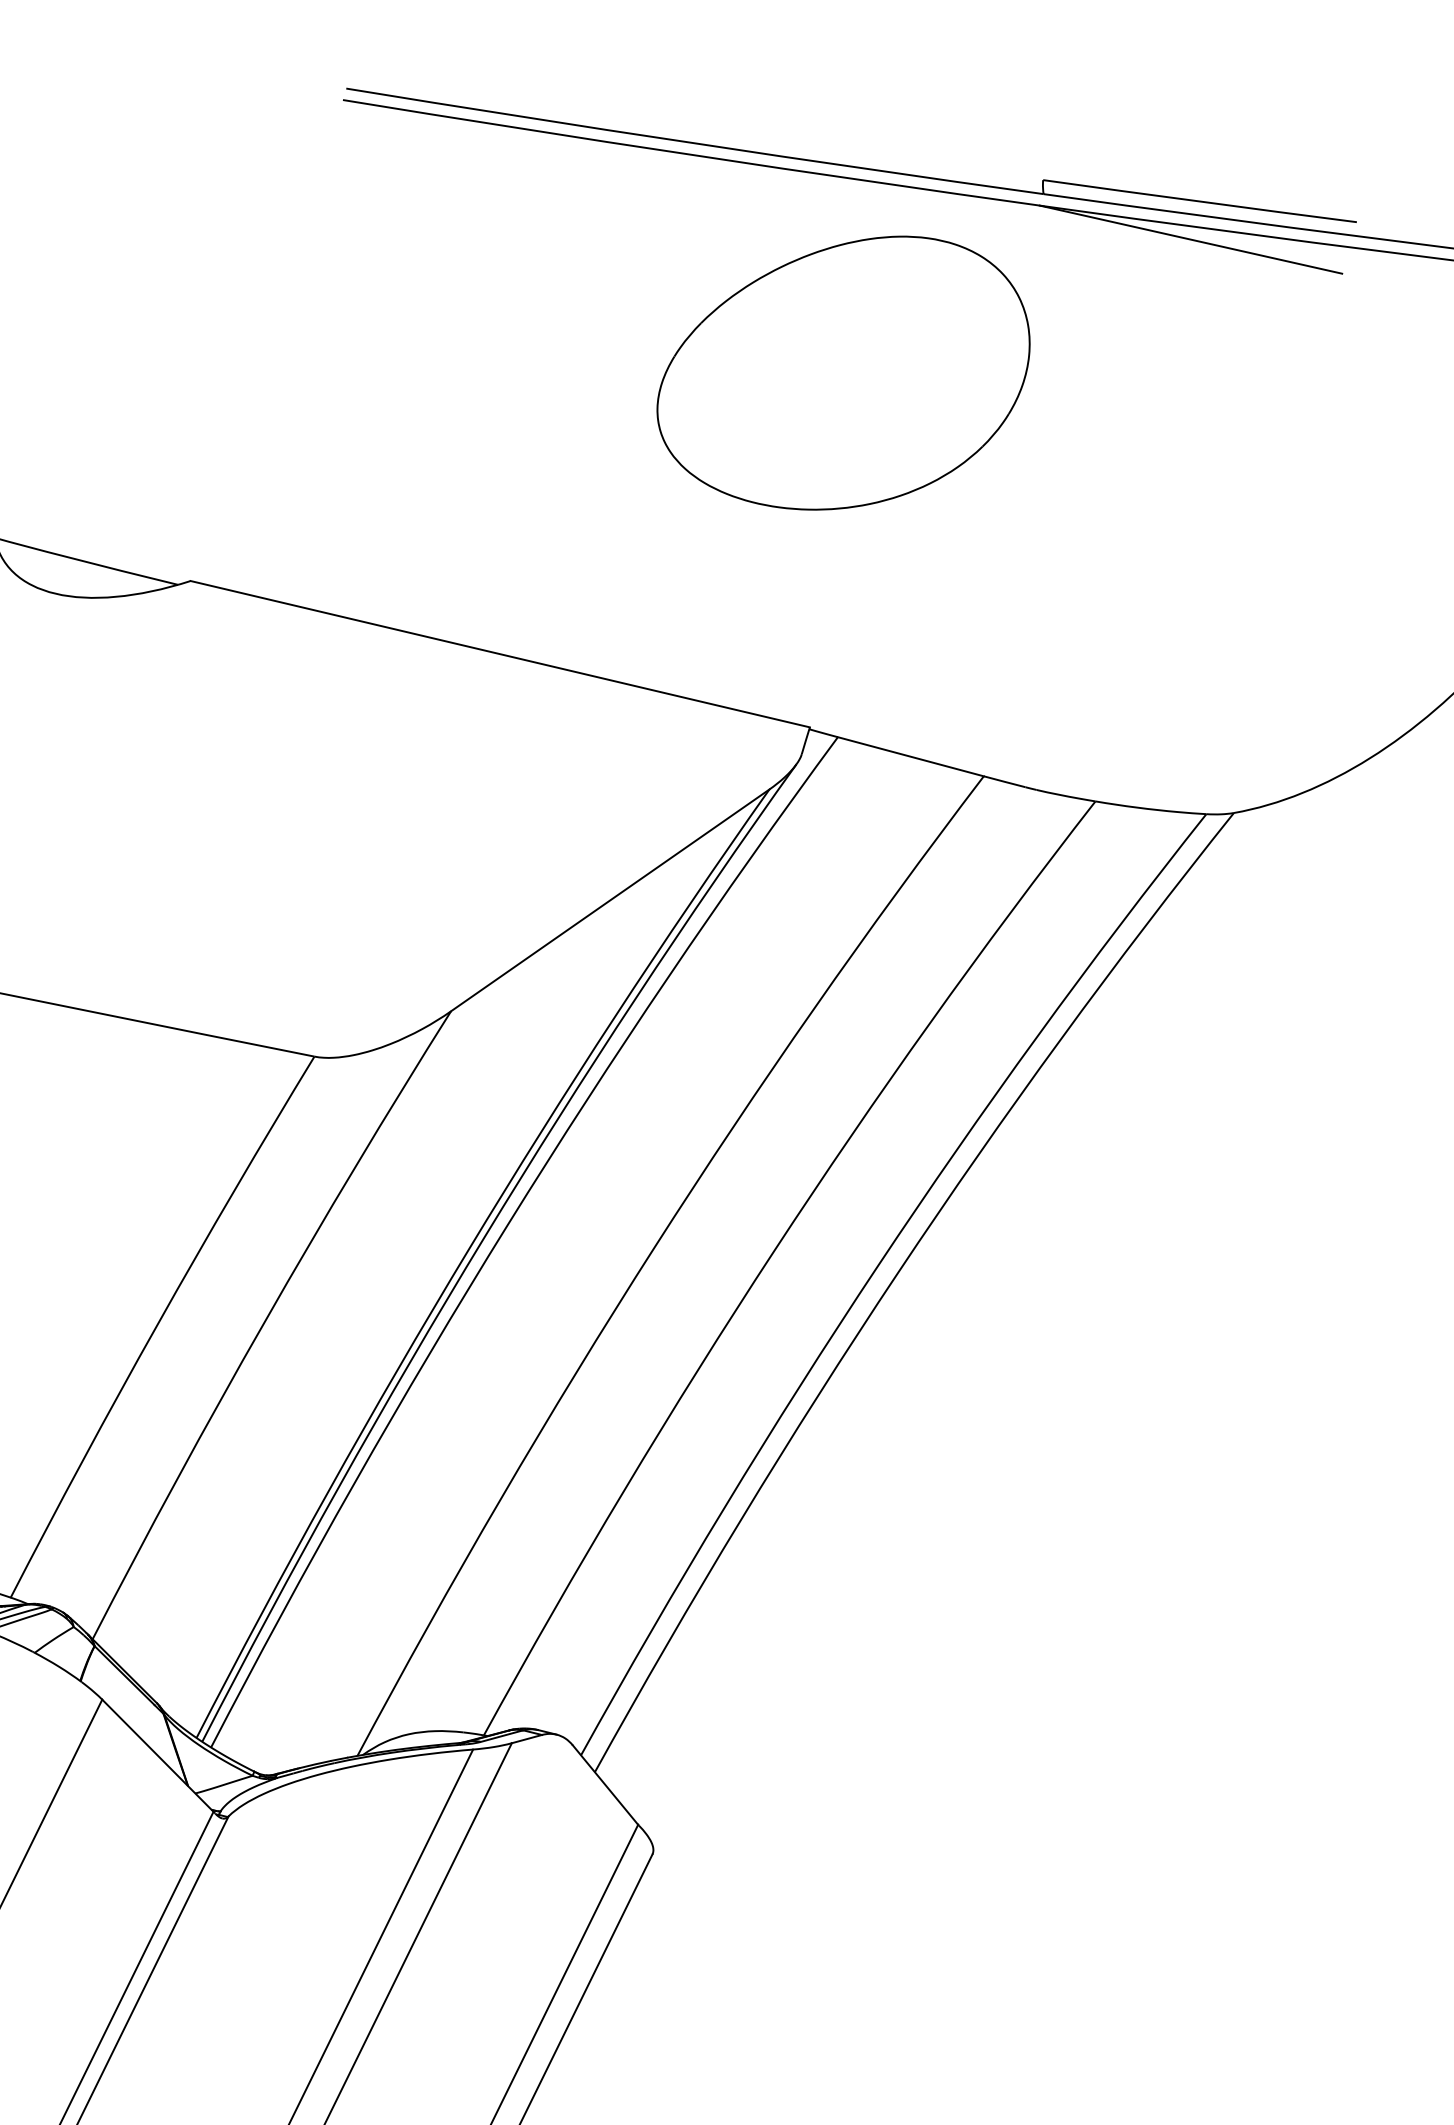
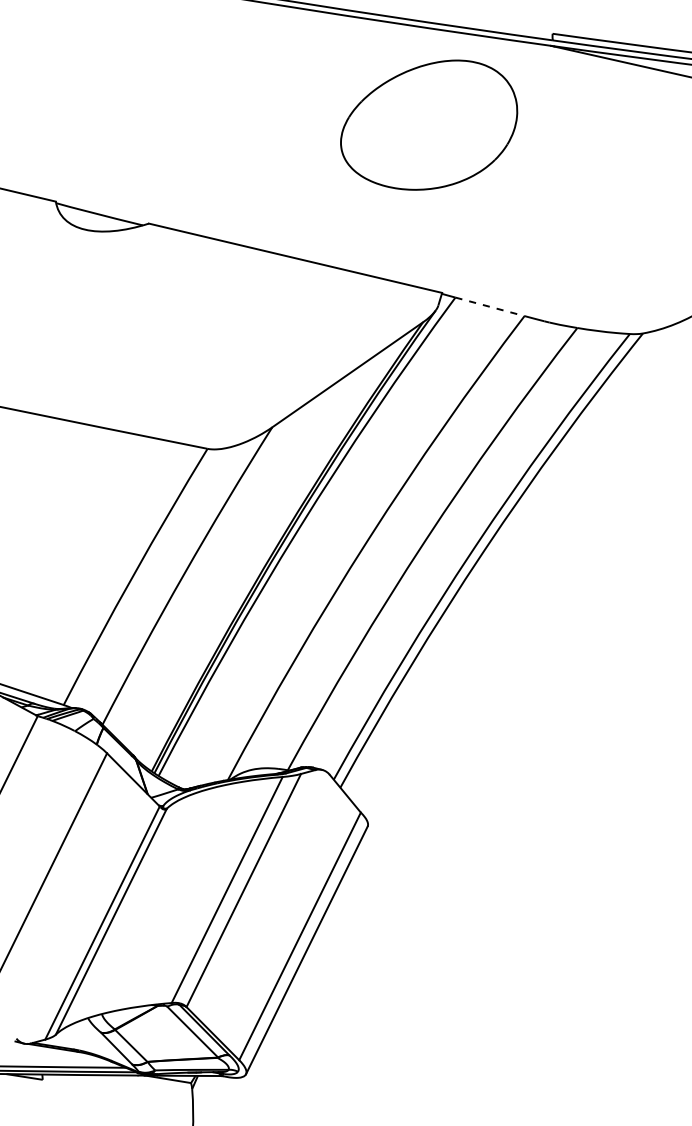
part: (844, 371) -> (429, 124), moved
line: (911, 756) -> (490, 306), solid -> dashed

